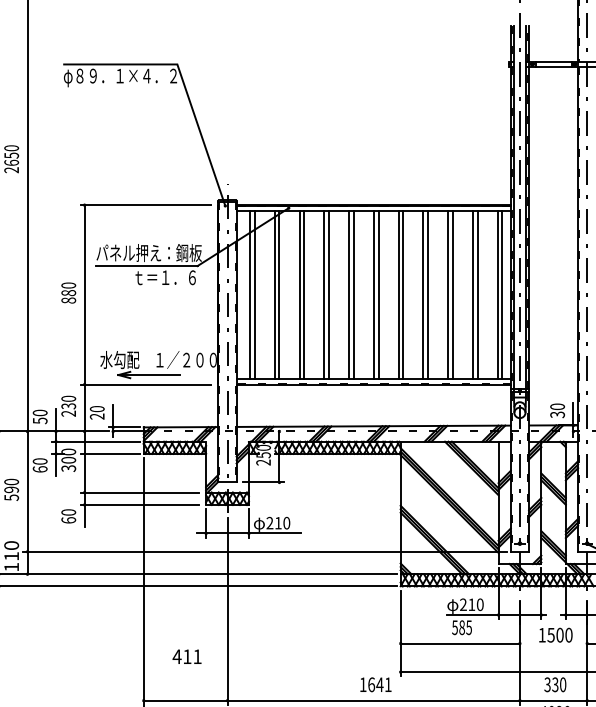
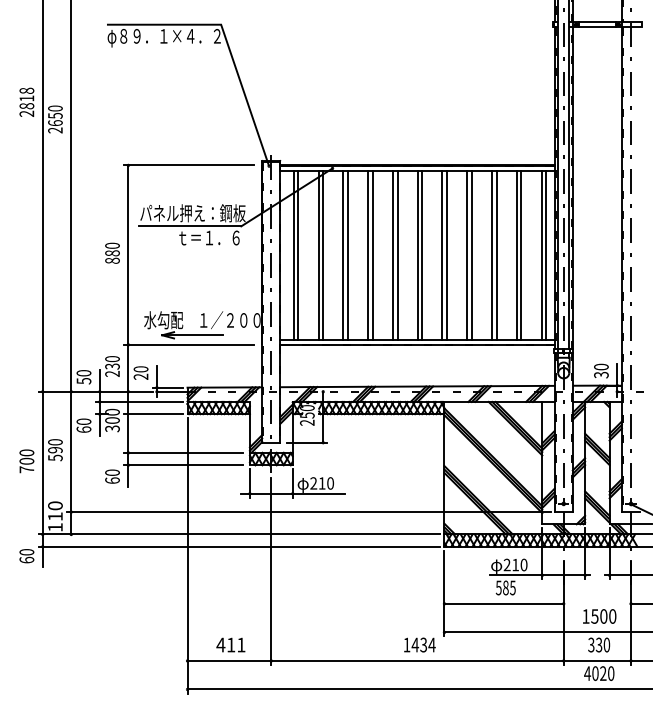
text: (555, 635) -> (599, 616), moved
text: (186, 656) -> (230, 644), moved
text: (379, 684) -> (423, 644), 1641 -> 1434

